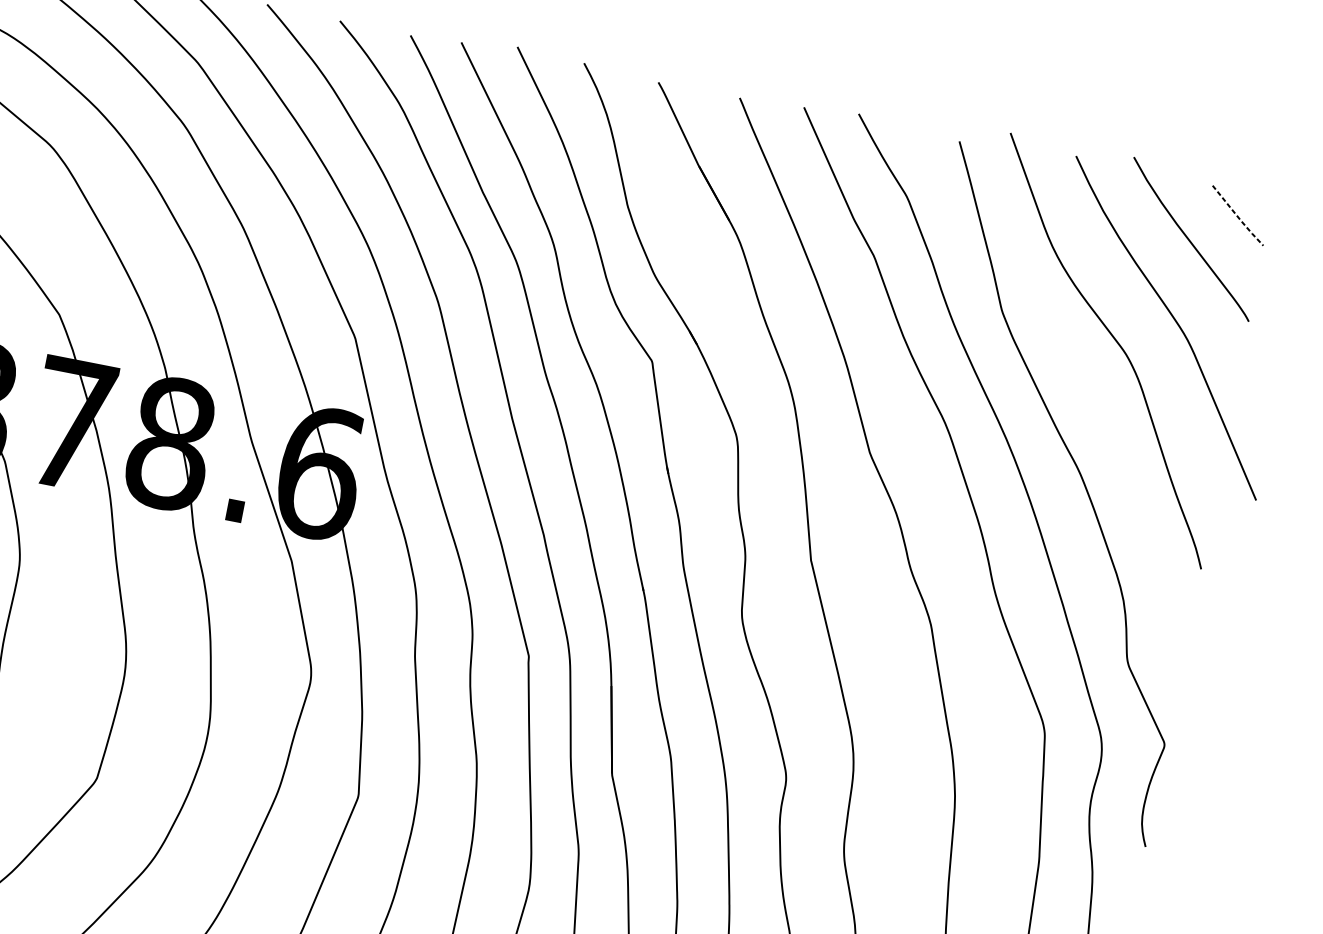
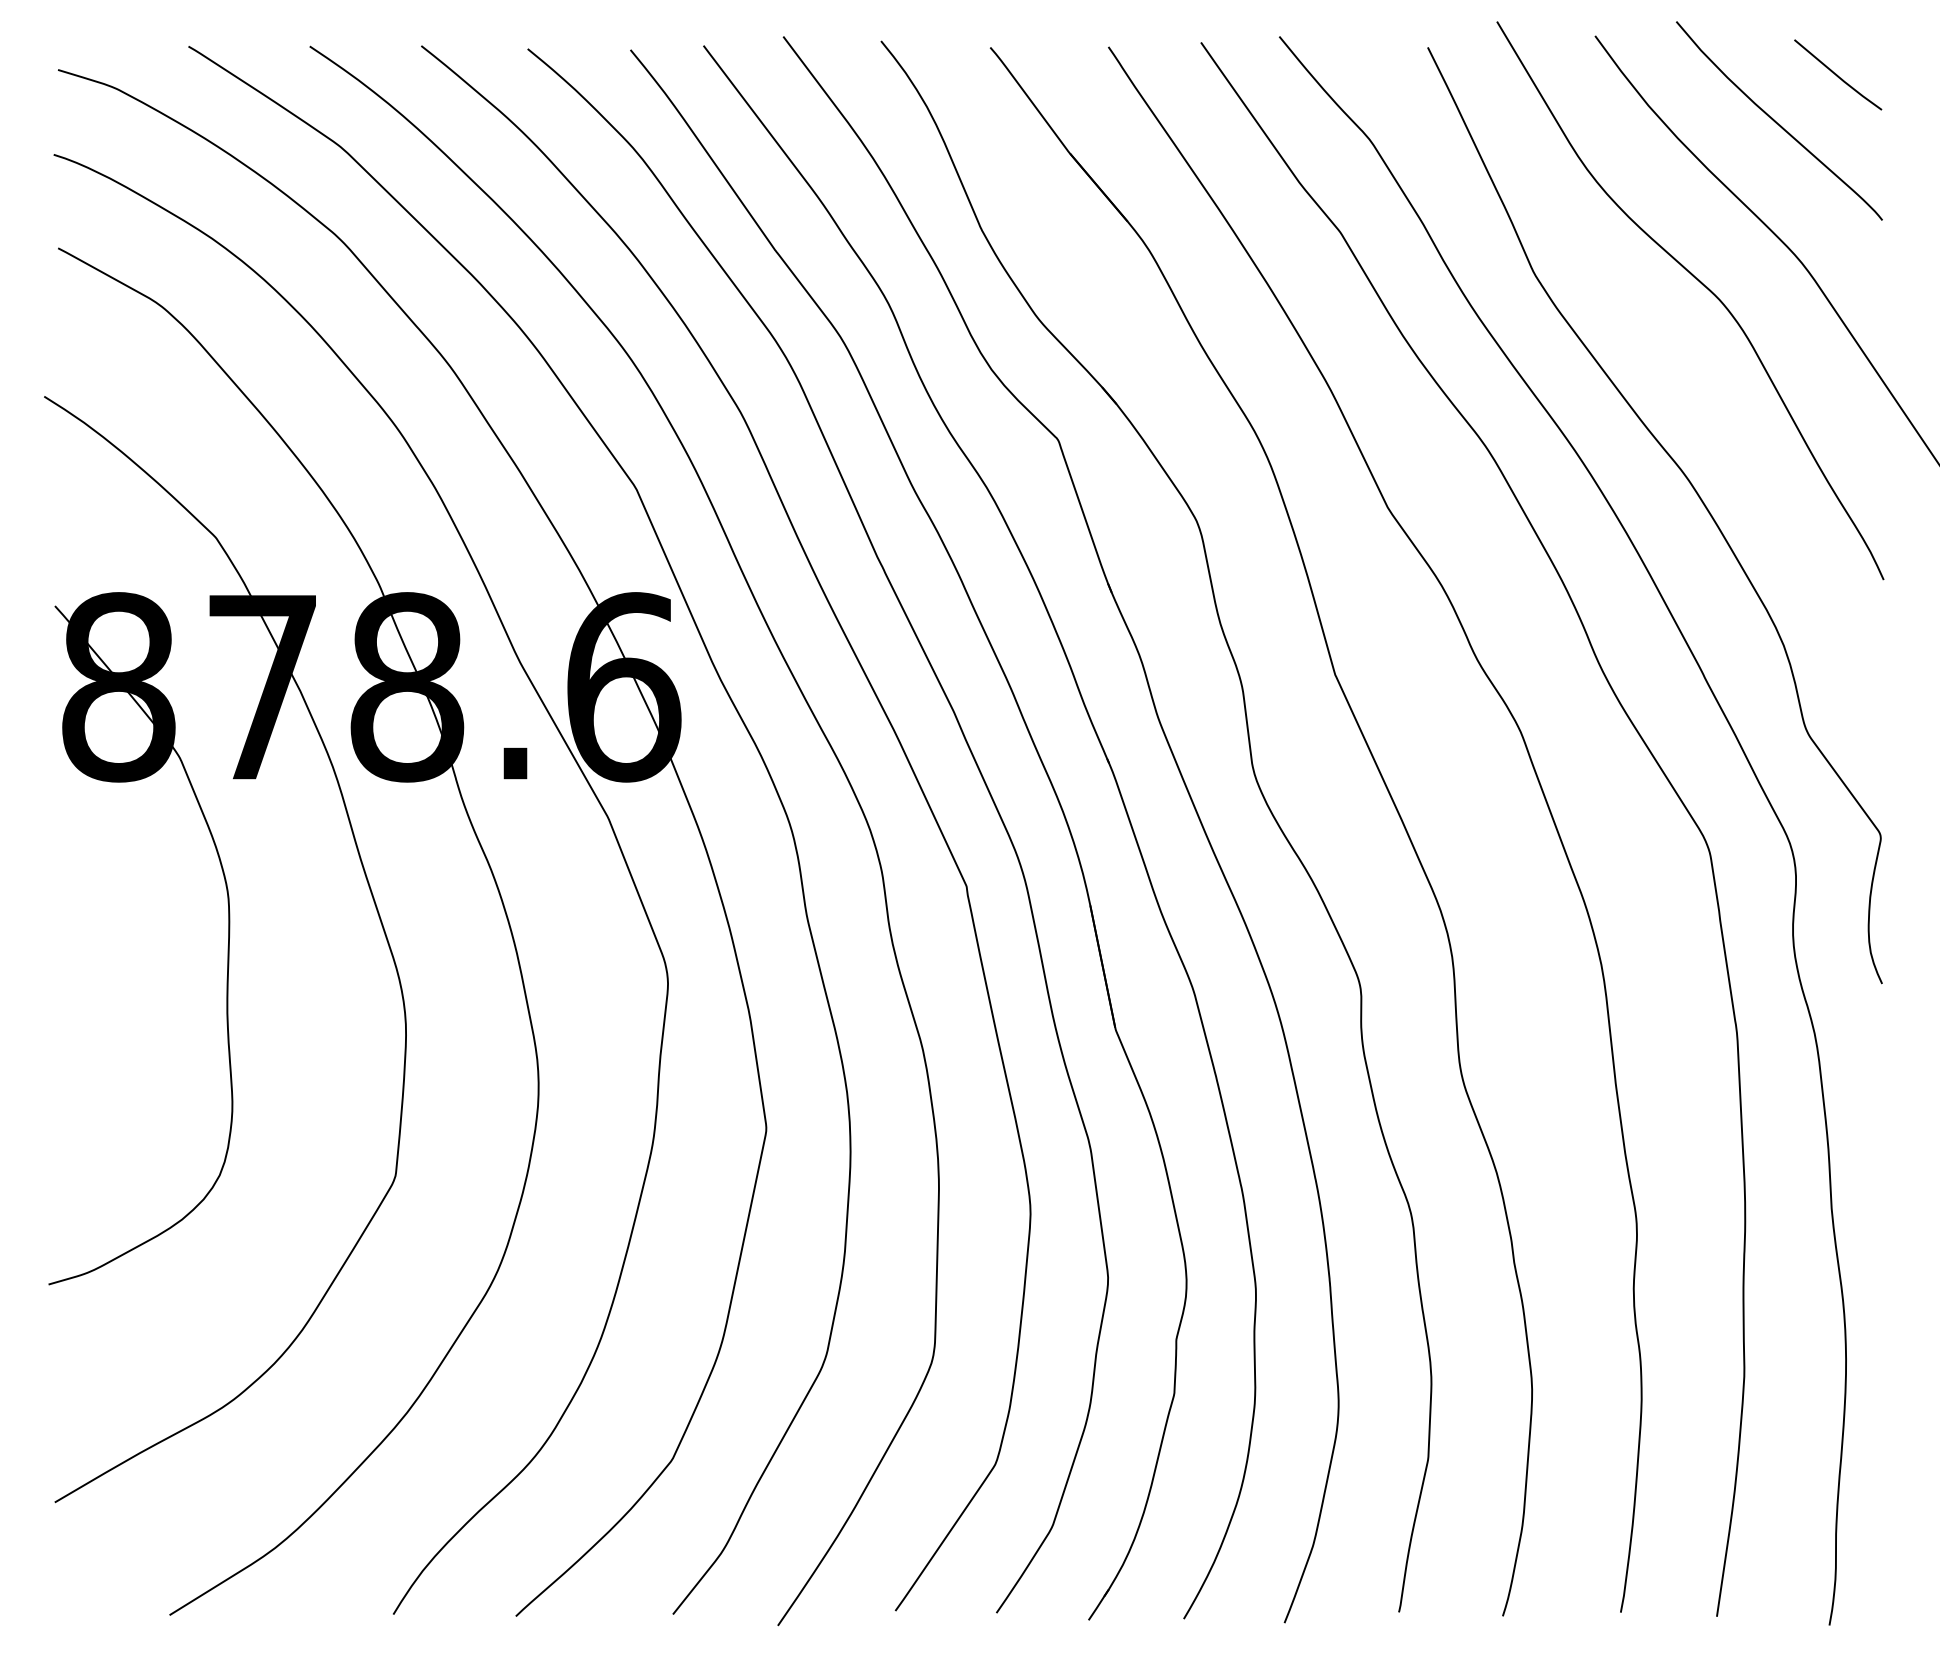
line: (1237, 217) -> (1838, 77), dashed -> solid

